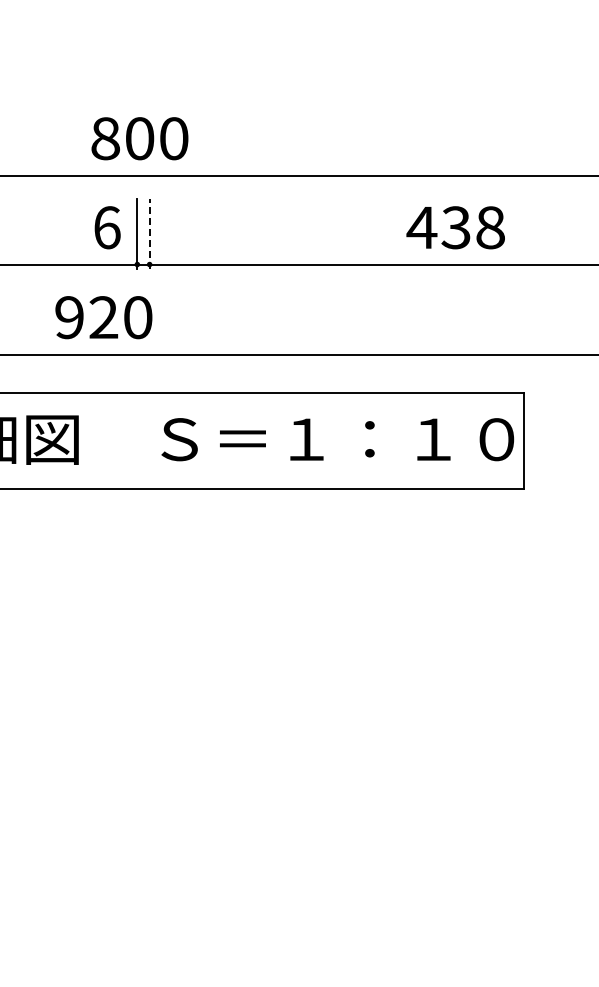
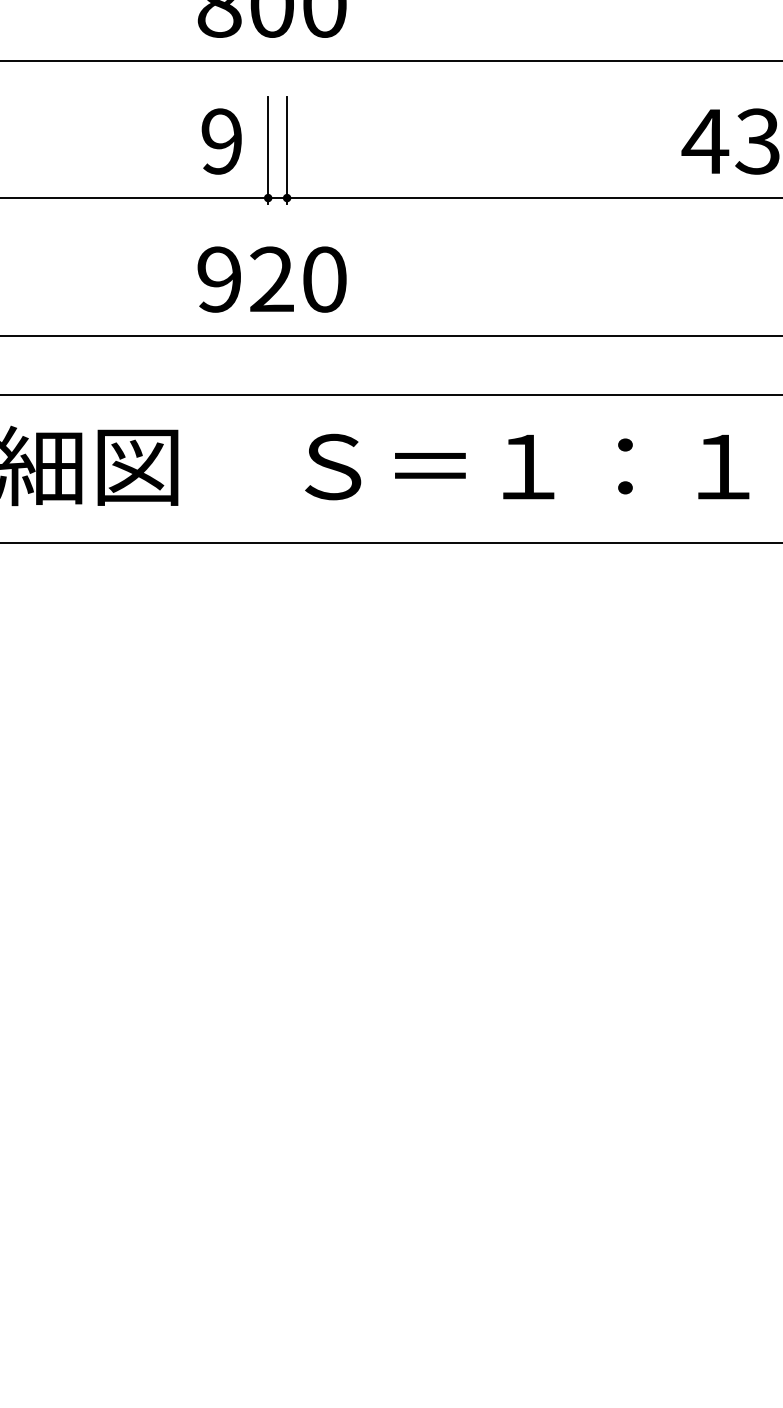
text: (107, 227) -> (222, 141), 6 -> 9
line: (149, 233) -> (286, 150), dashed -> solid
text: (103, 317) -> (271, 279), moved

